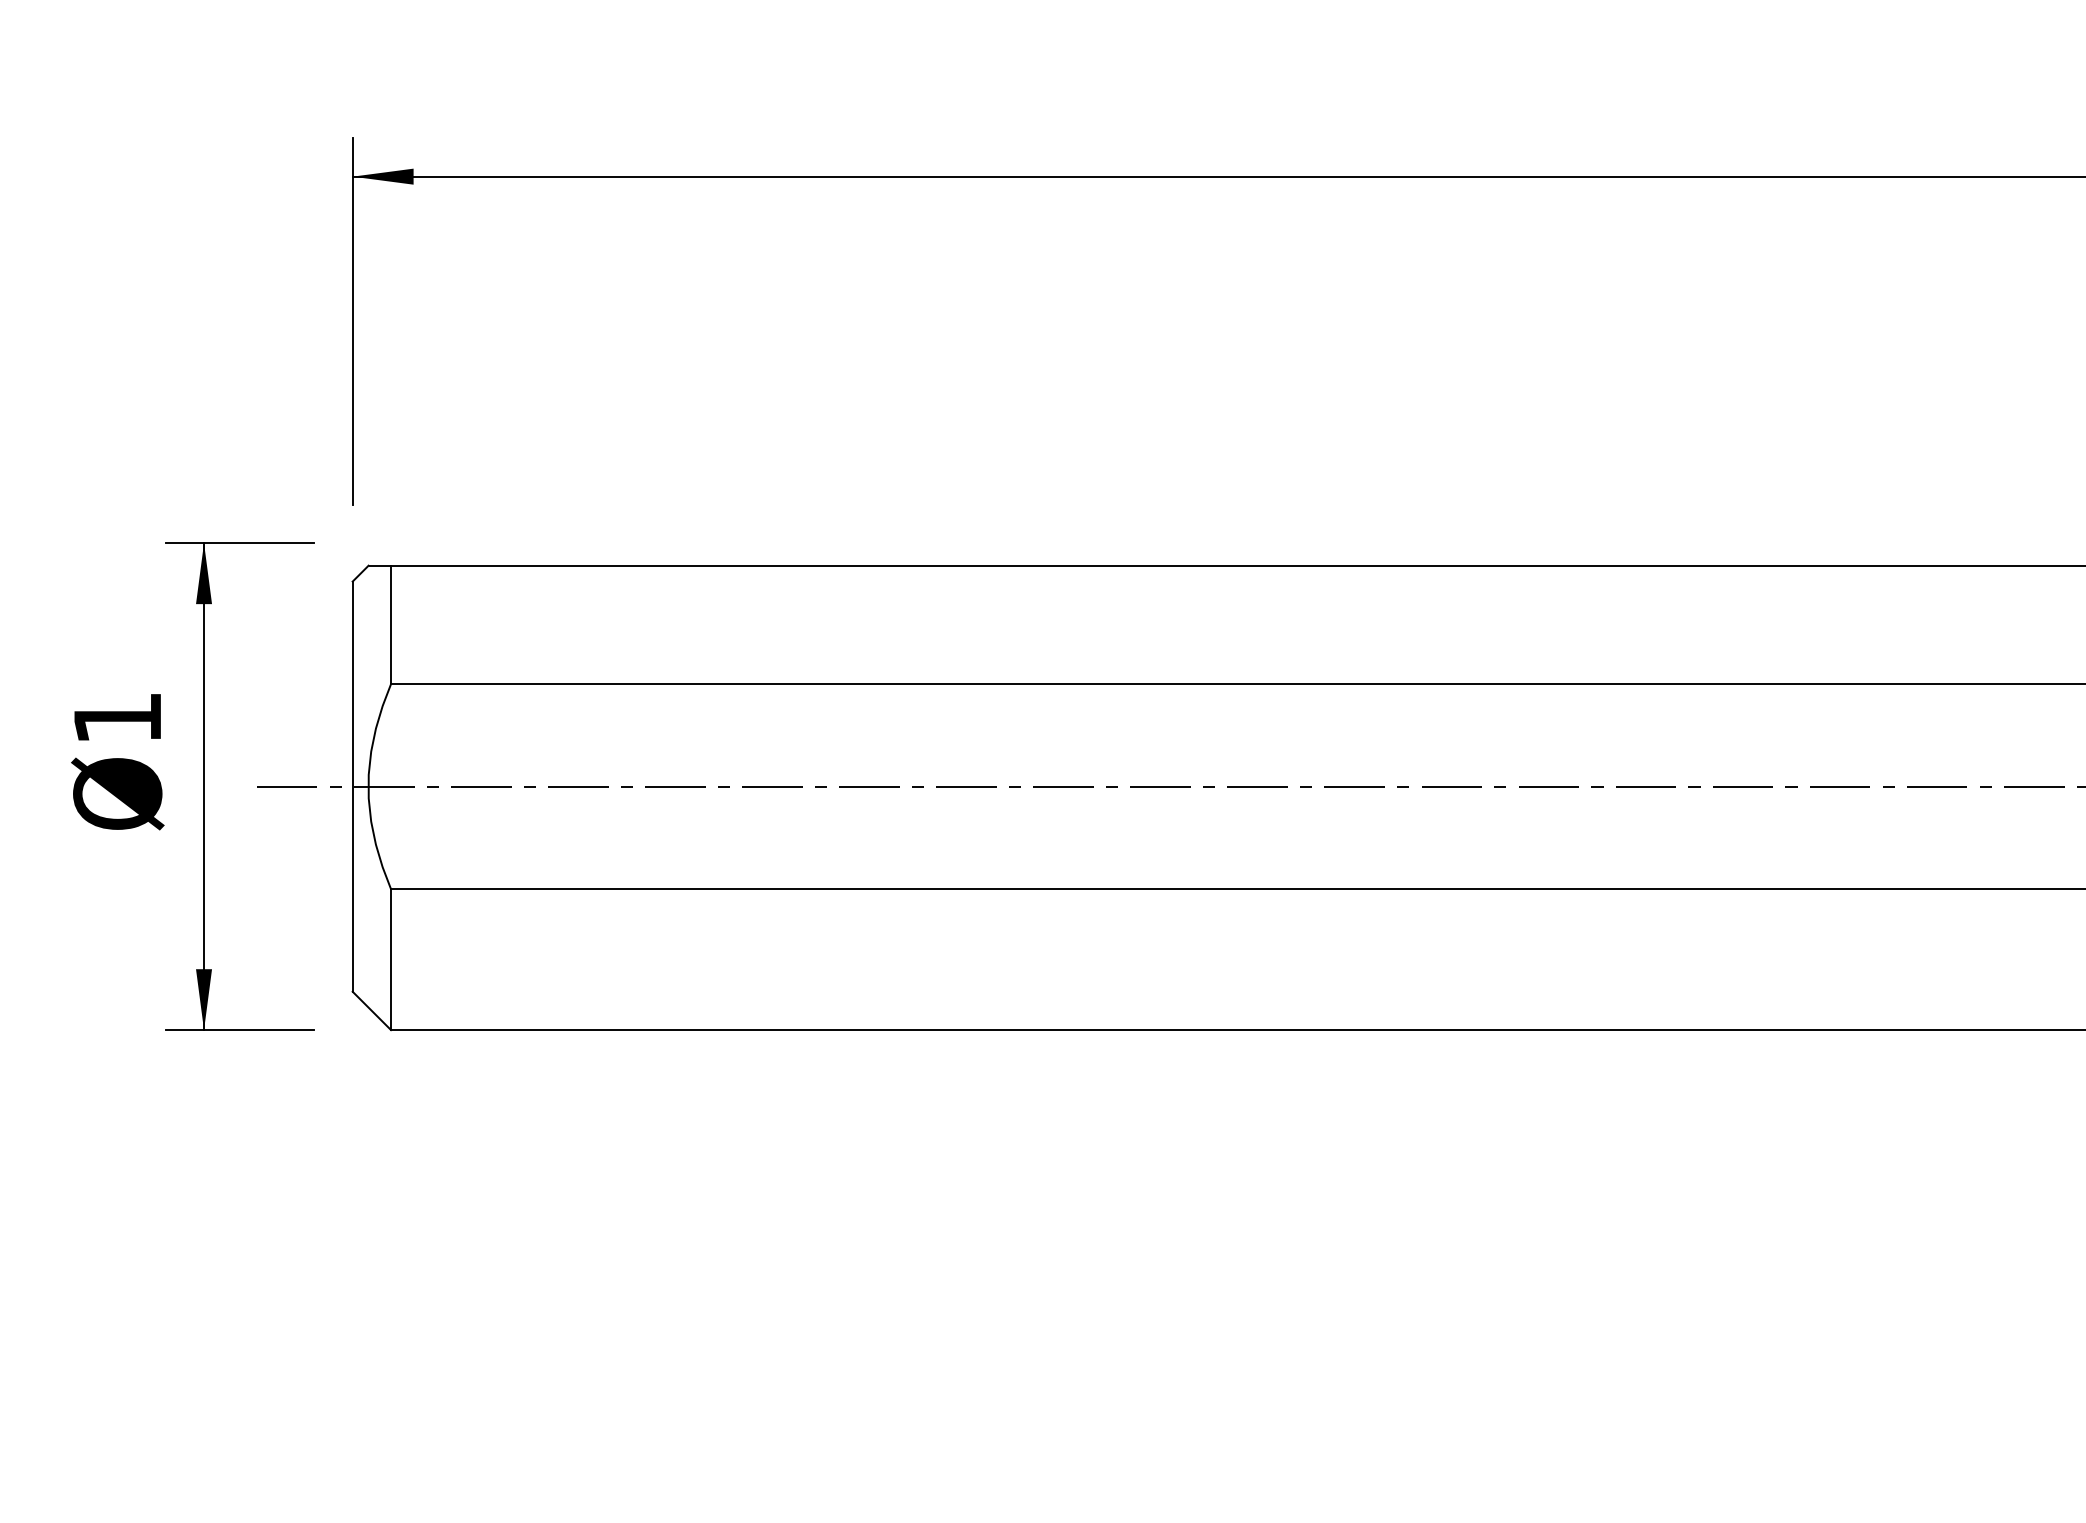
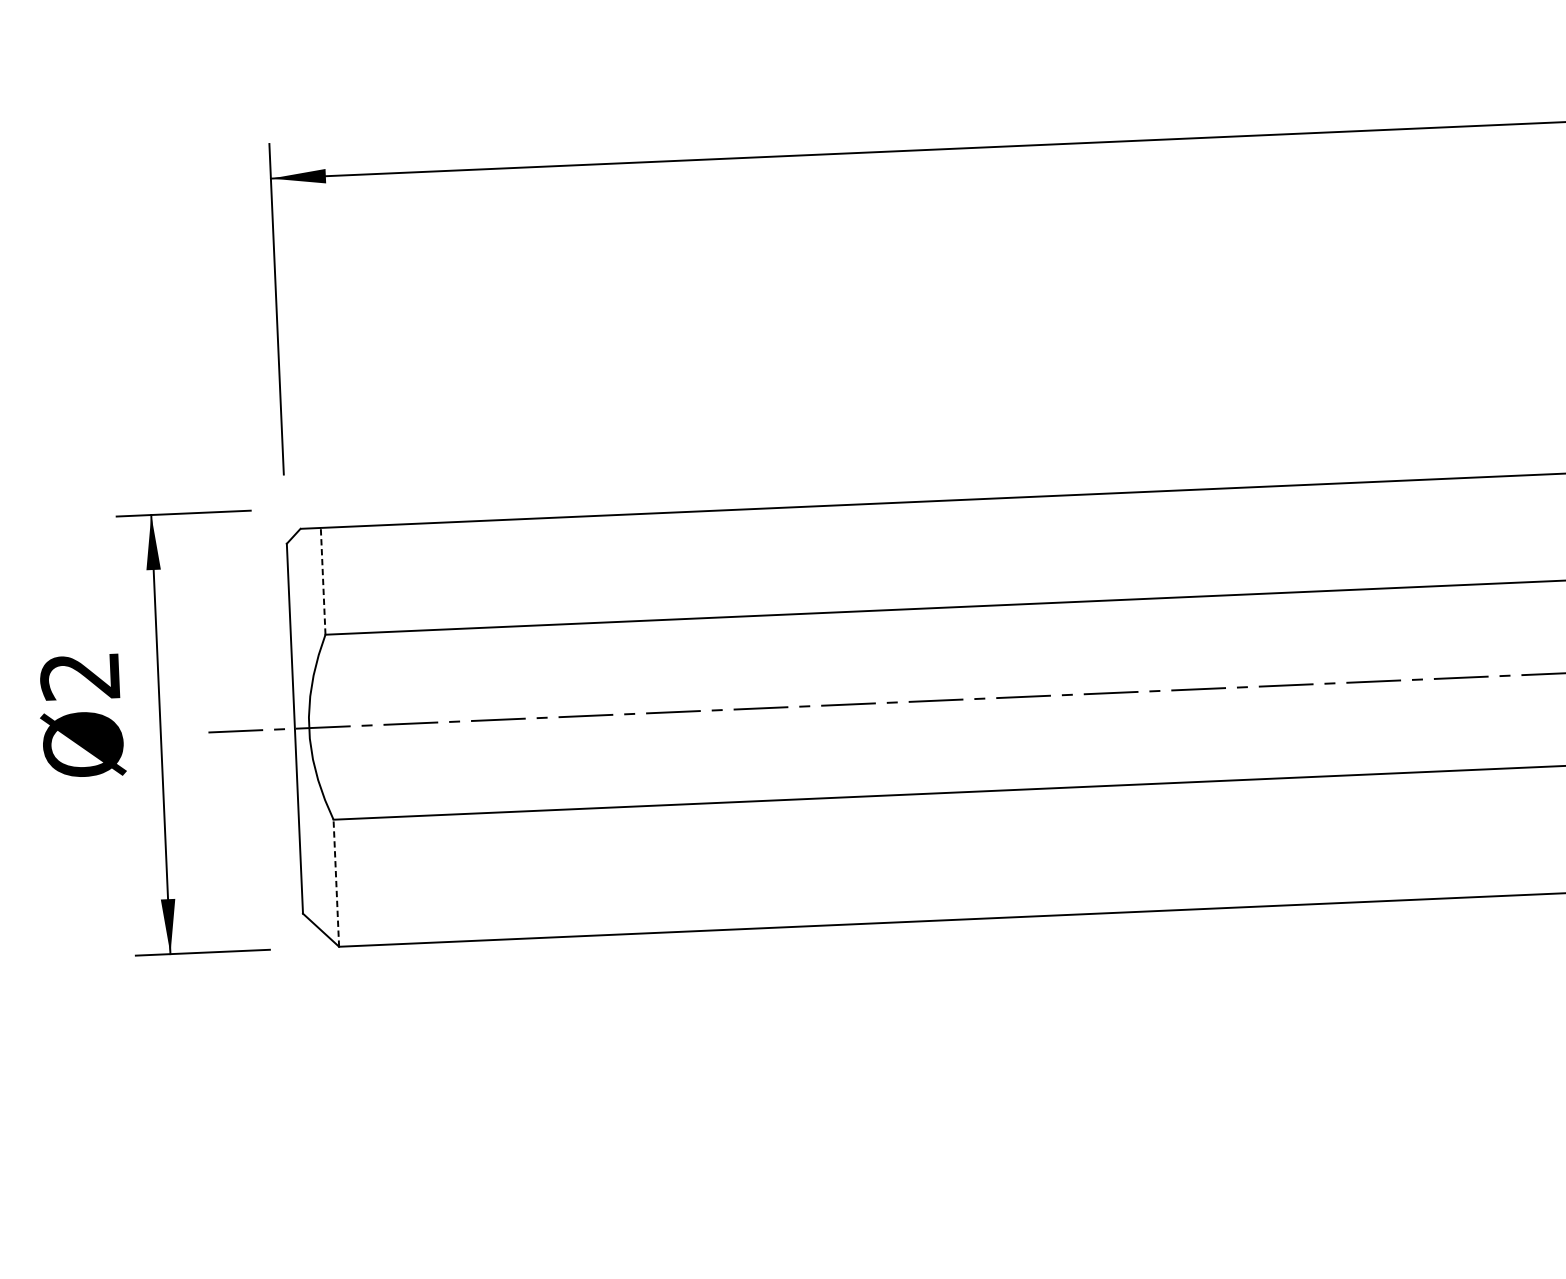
line: (391, 624) -> (323, 580), solid -> dashed
text: (116, 719) -> (79, 677), Ø1 -> Ø2
line: (391, 959) -> (336, 883), solid -> dashed

